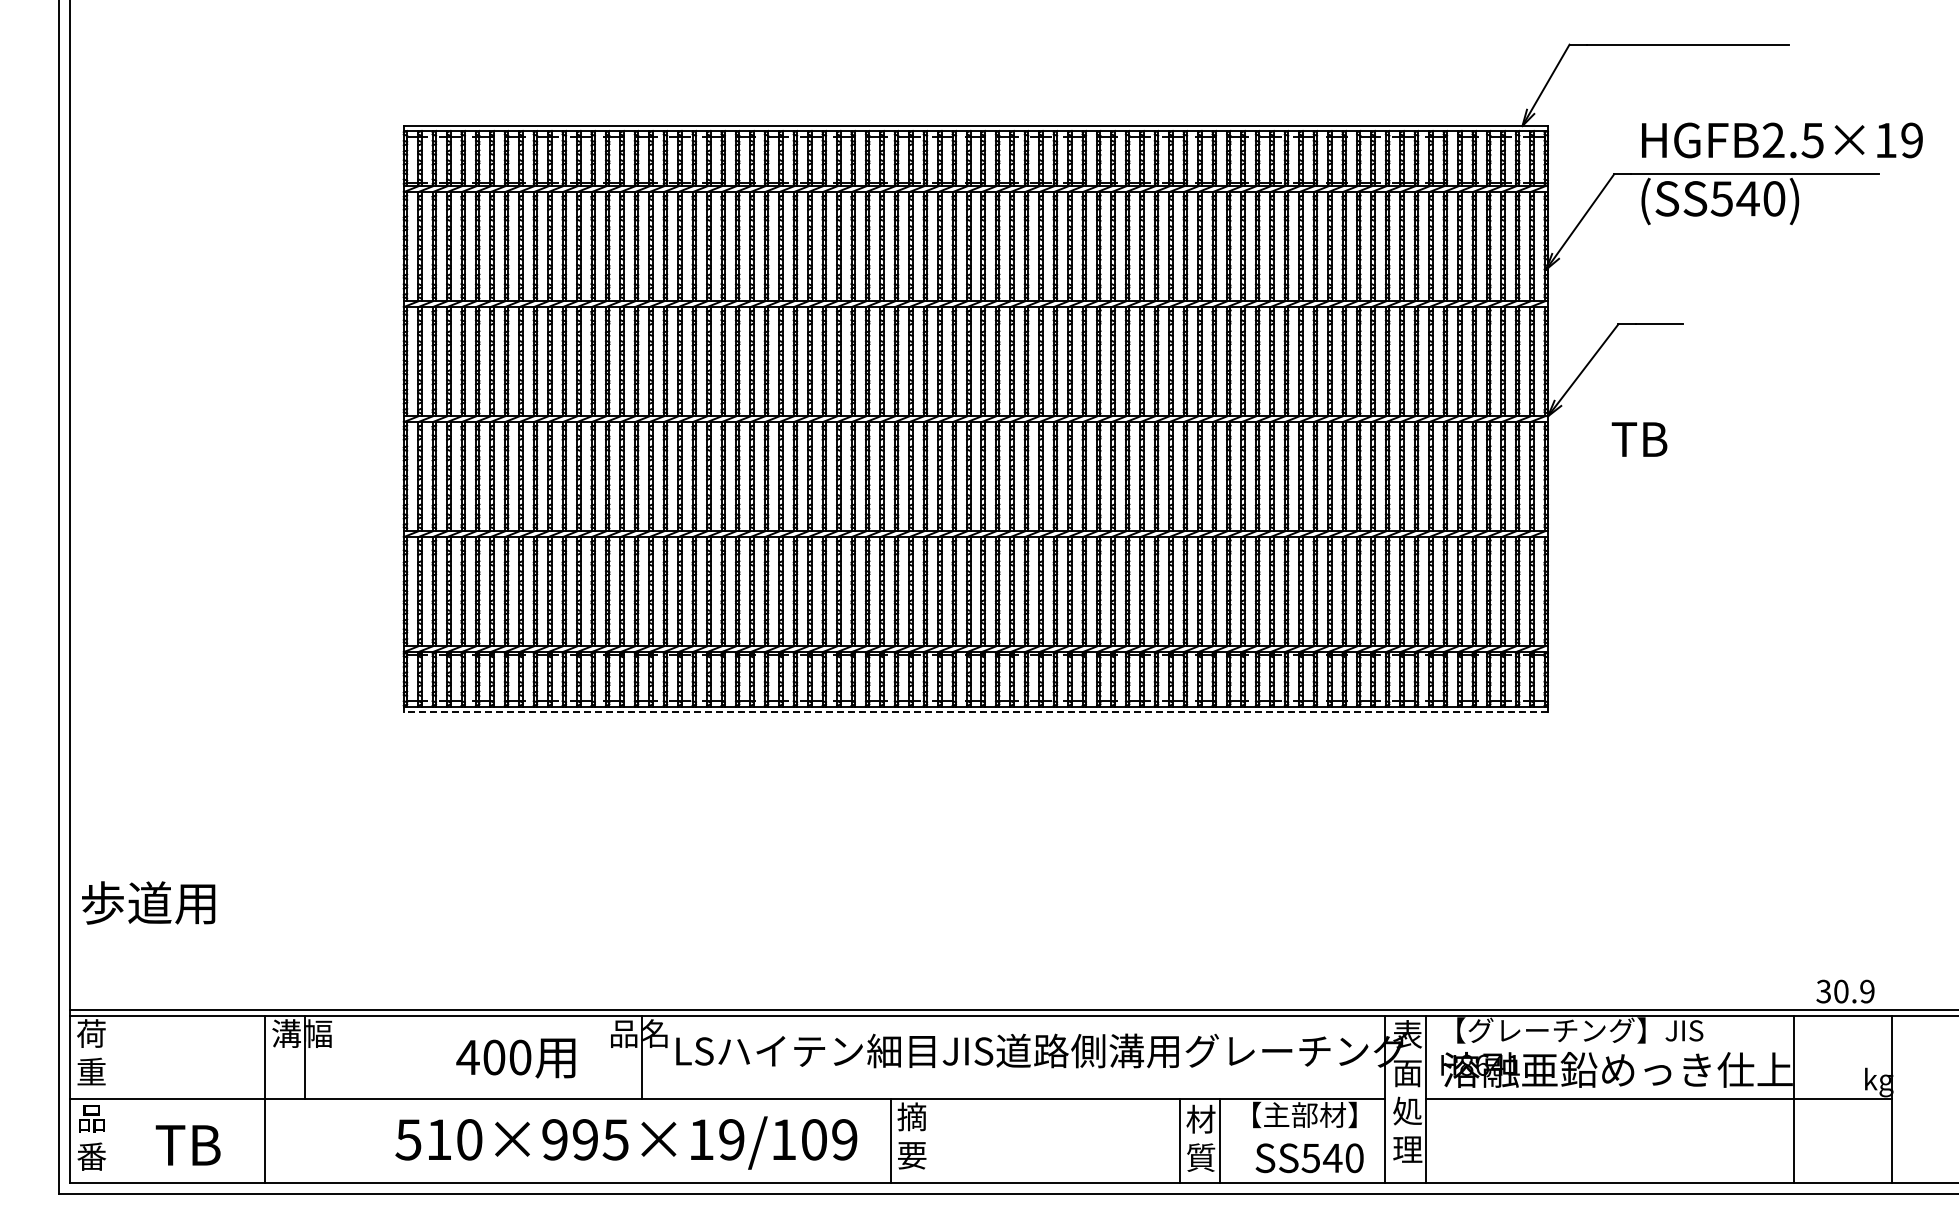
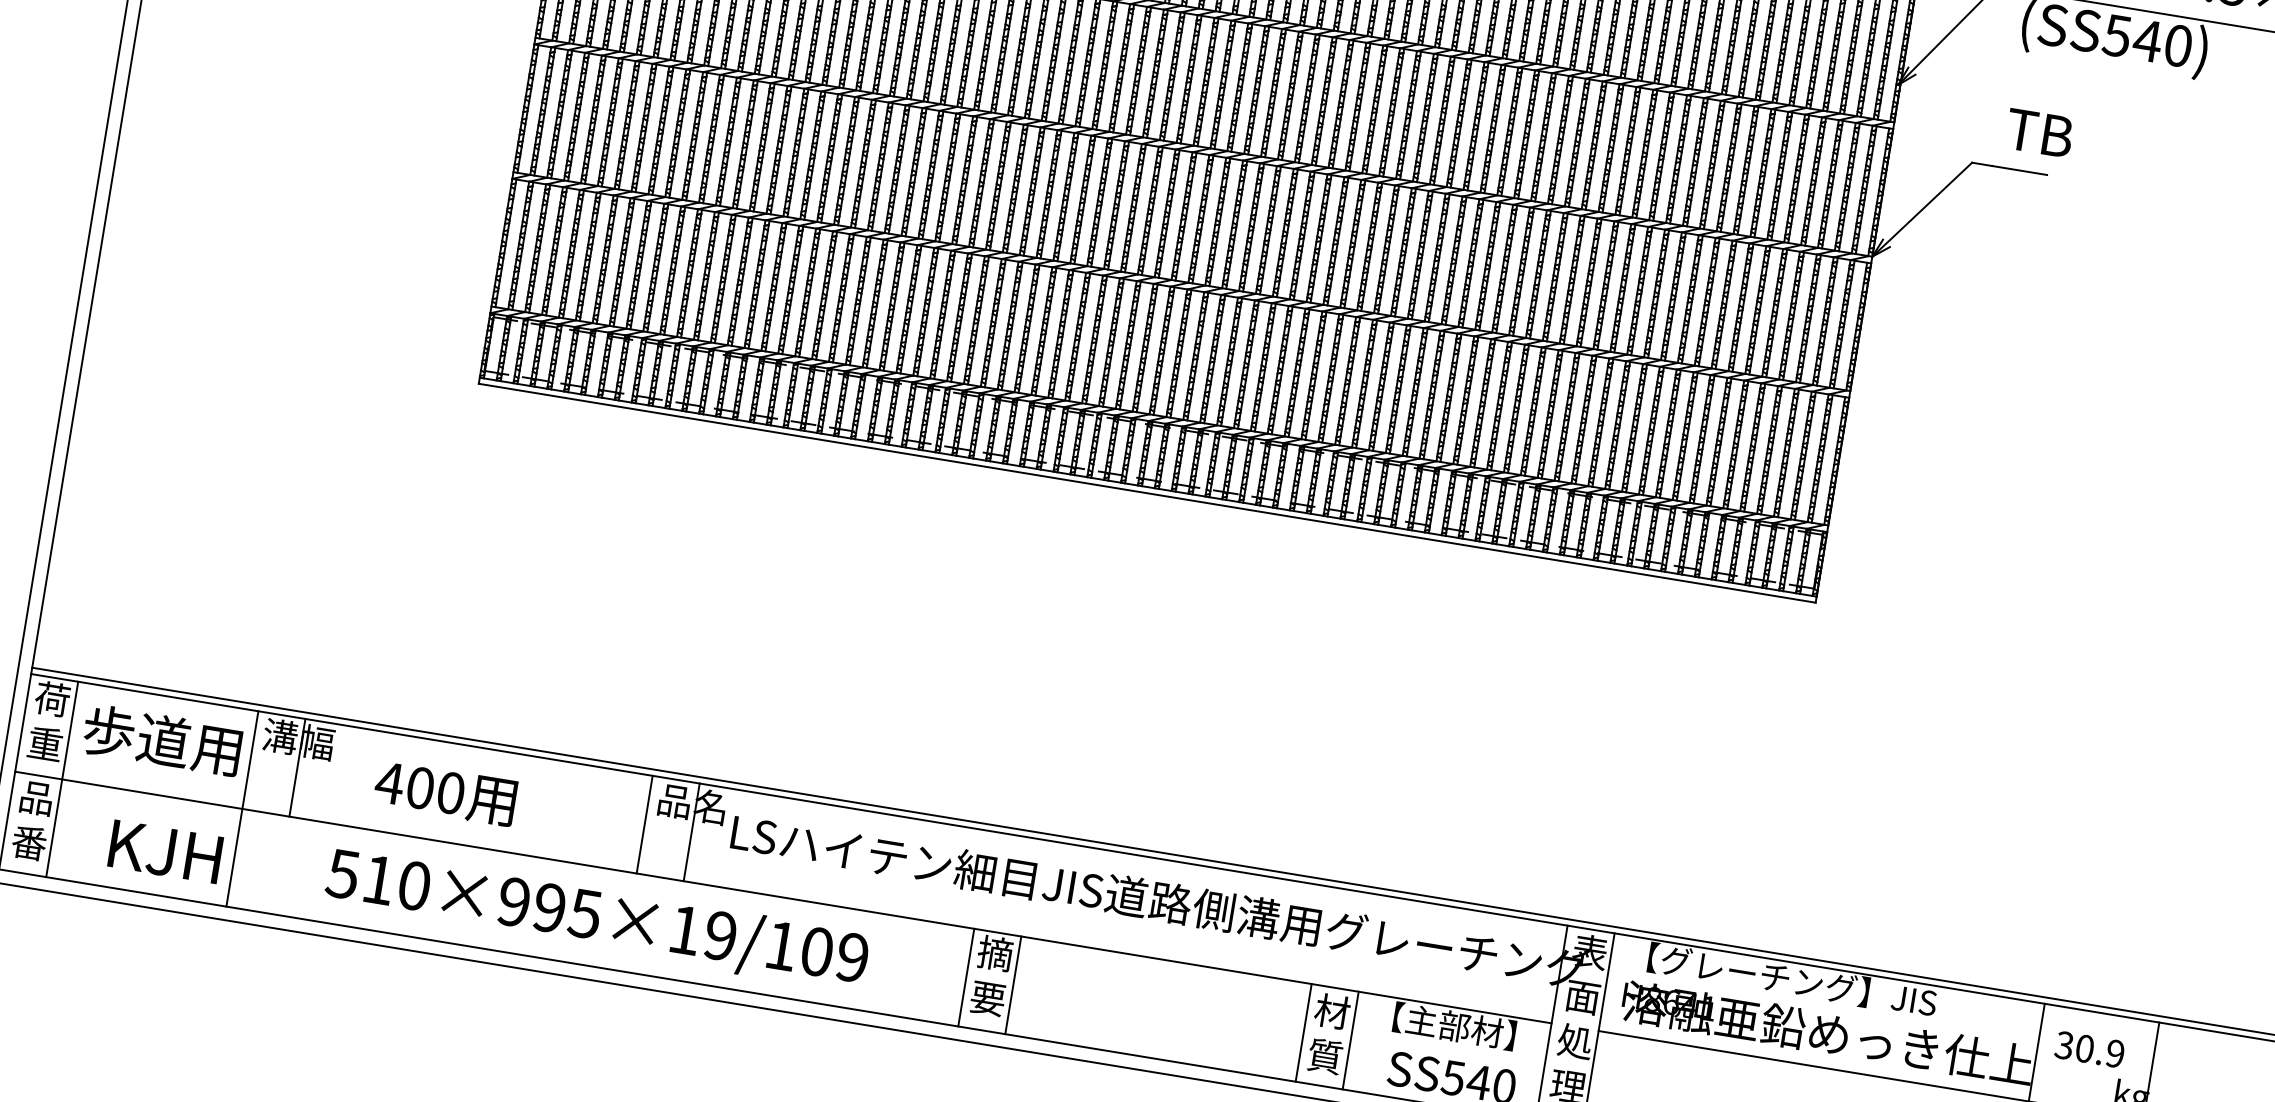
text: (1639, 439) -> (2039, 133), moved
line: (975, 712) -> (1146, 493), dashed -> solid
text: (148, 902) -> (162, 739), moved
text: (1845, 991) -> (2089, 1049), moved
line: (602, 1057) -> (645, 824), added
text: (515, 1058) -> (445, 793), moved
line: (110, 1098) -> (62, 778), added
line: (931, 1140) -> (1013, 984), added
text: (626, 1142) -> (597, 919), moved
text: (204, 1145) -> (163, 851), TB -> KJH

